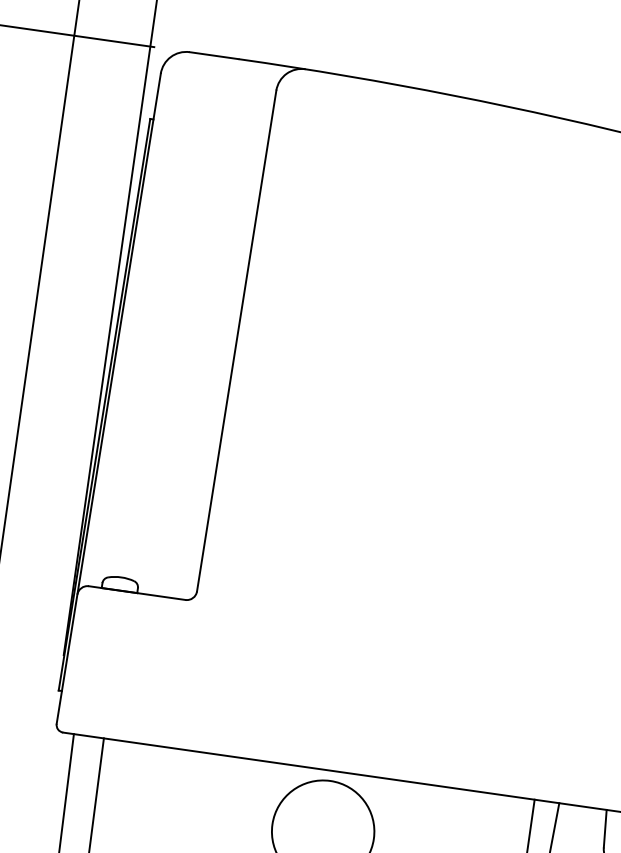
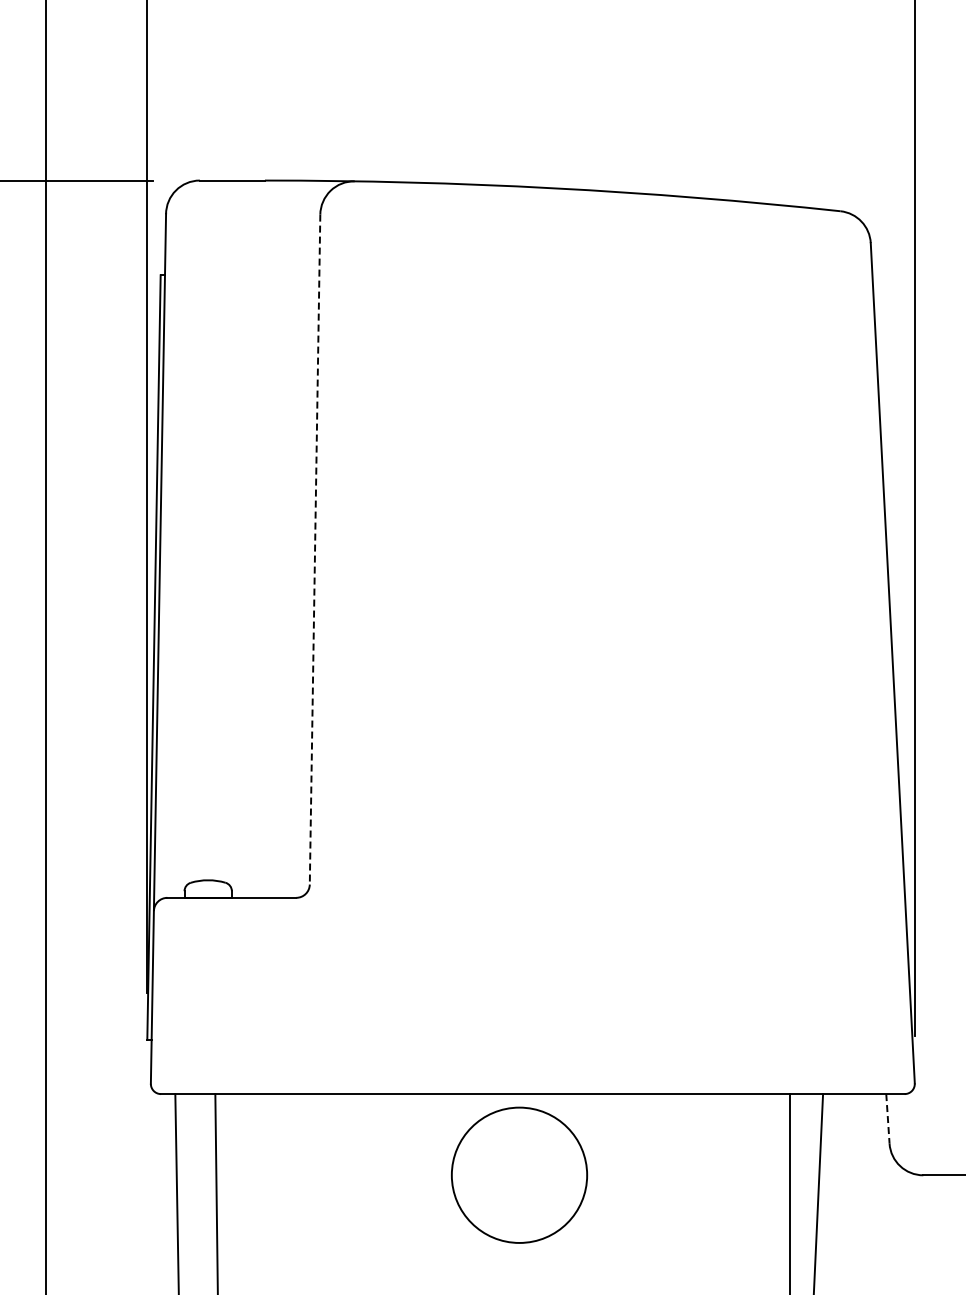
line: (236, 341) -> (315, 550), solid -> dashed
line: (604, 828) -> (887, 1118), solid -> dashed

